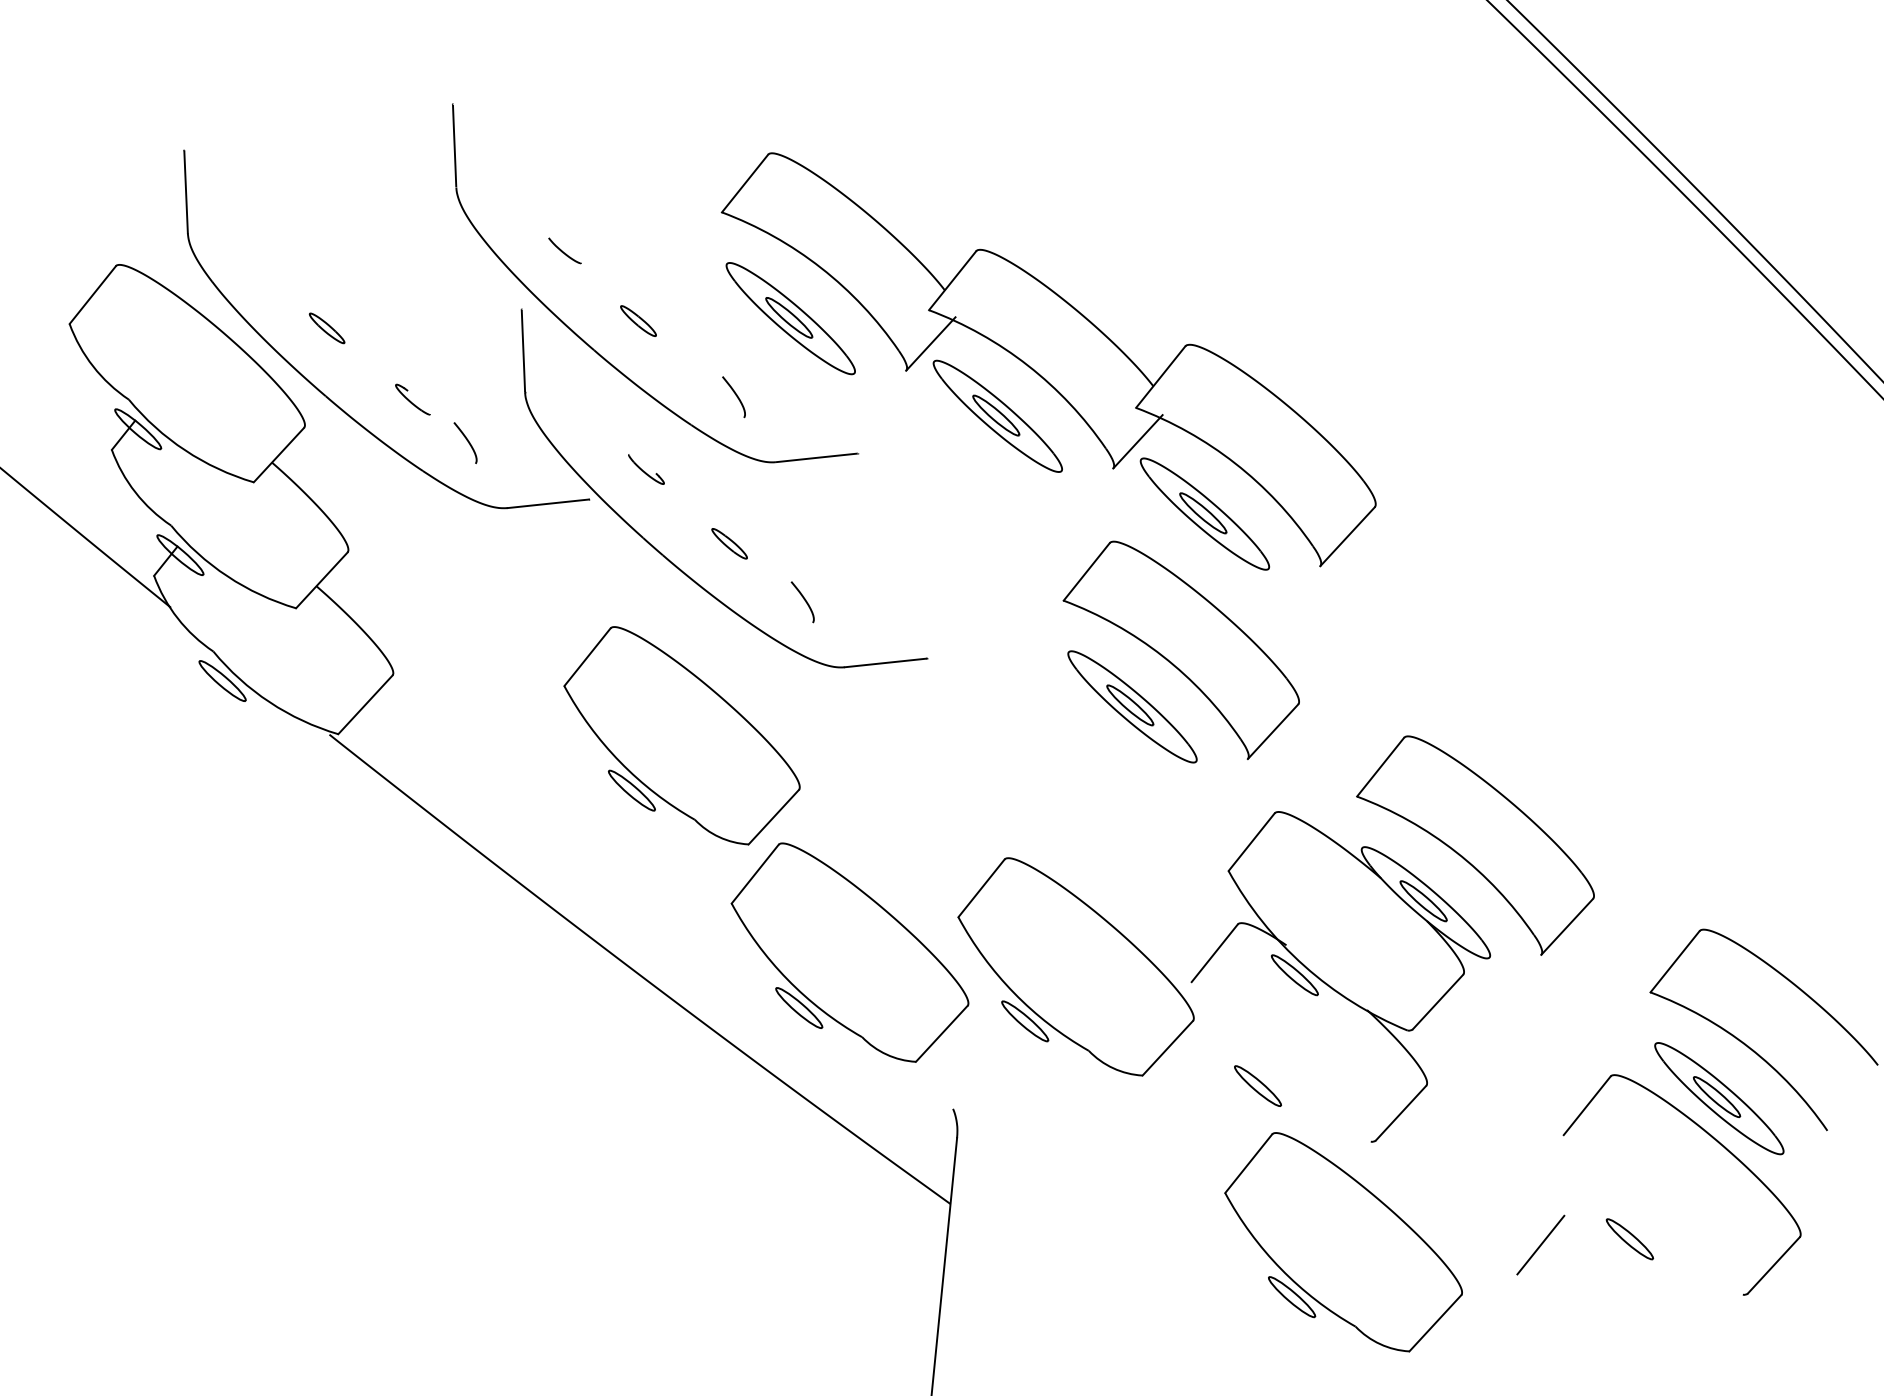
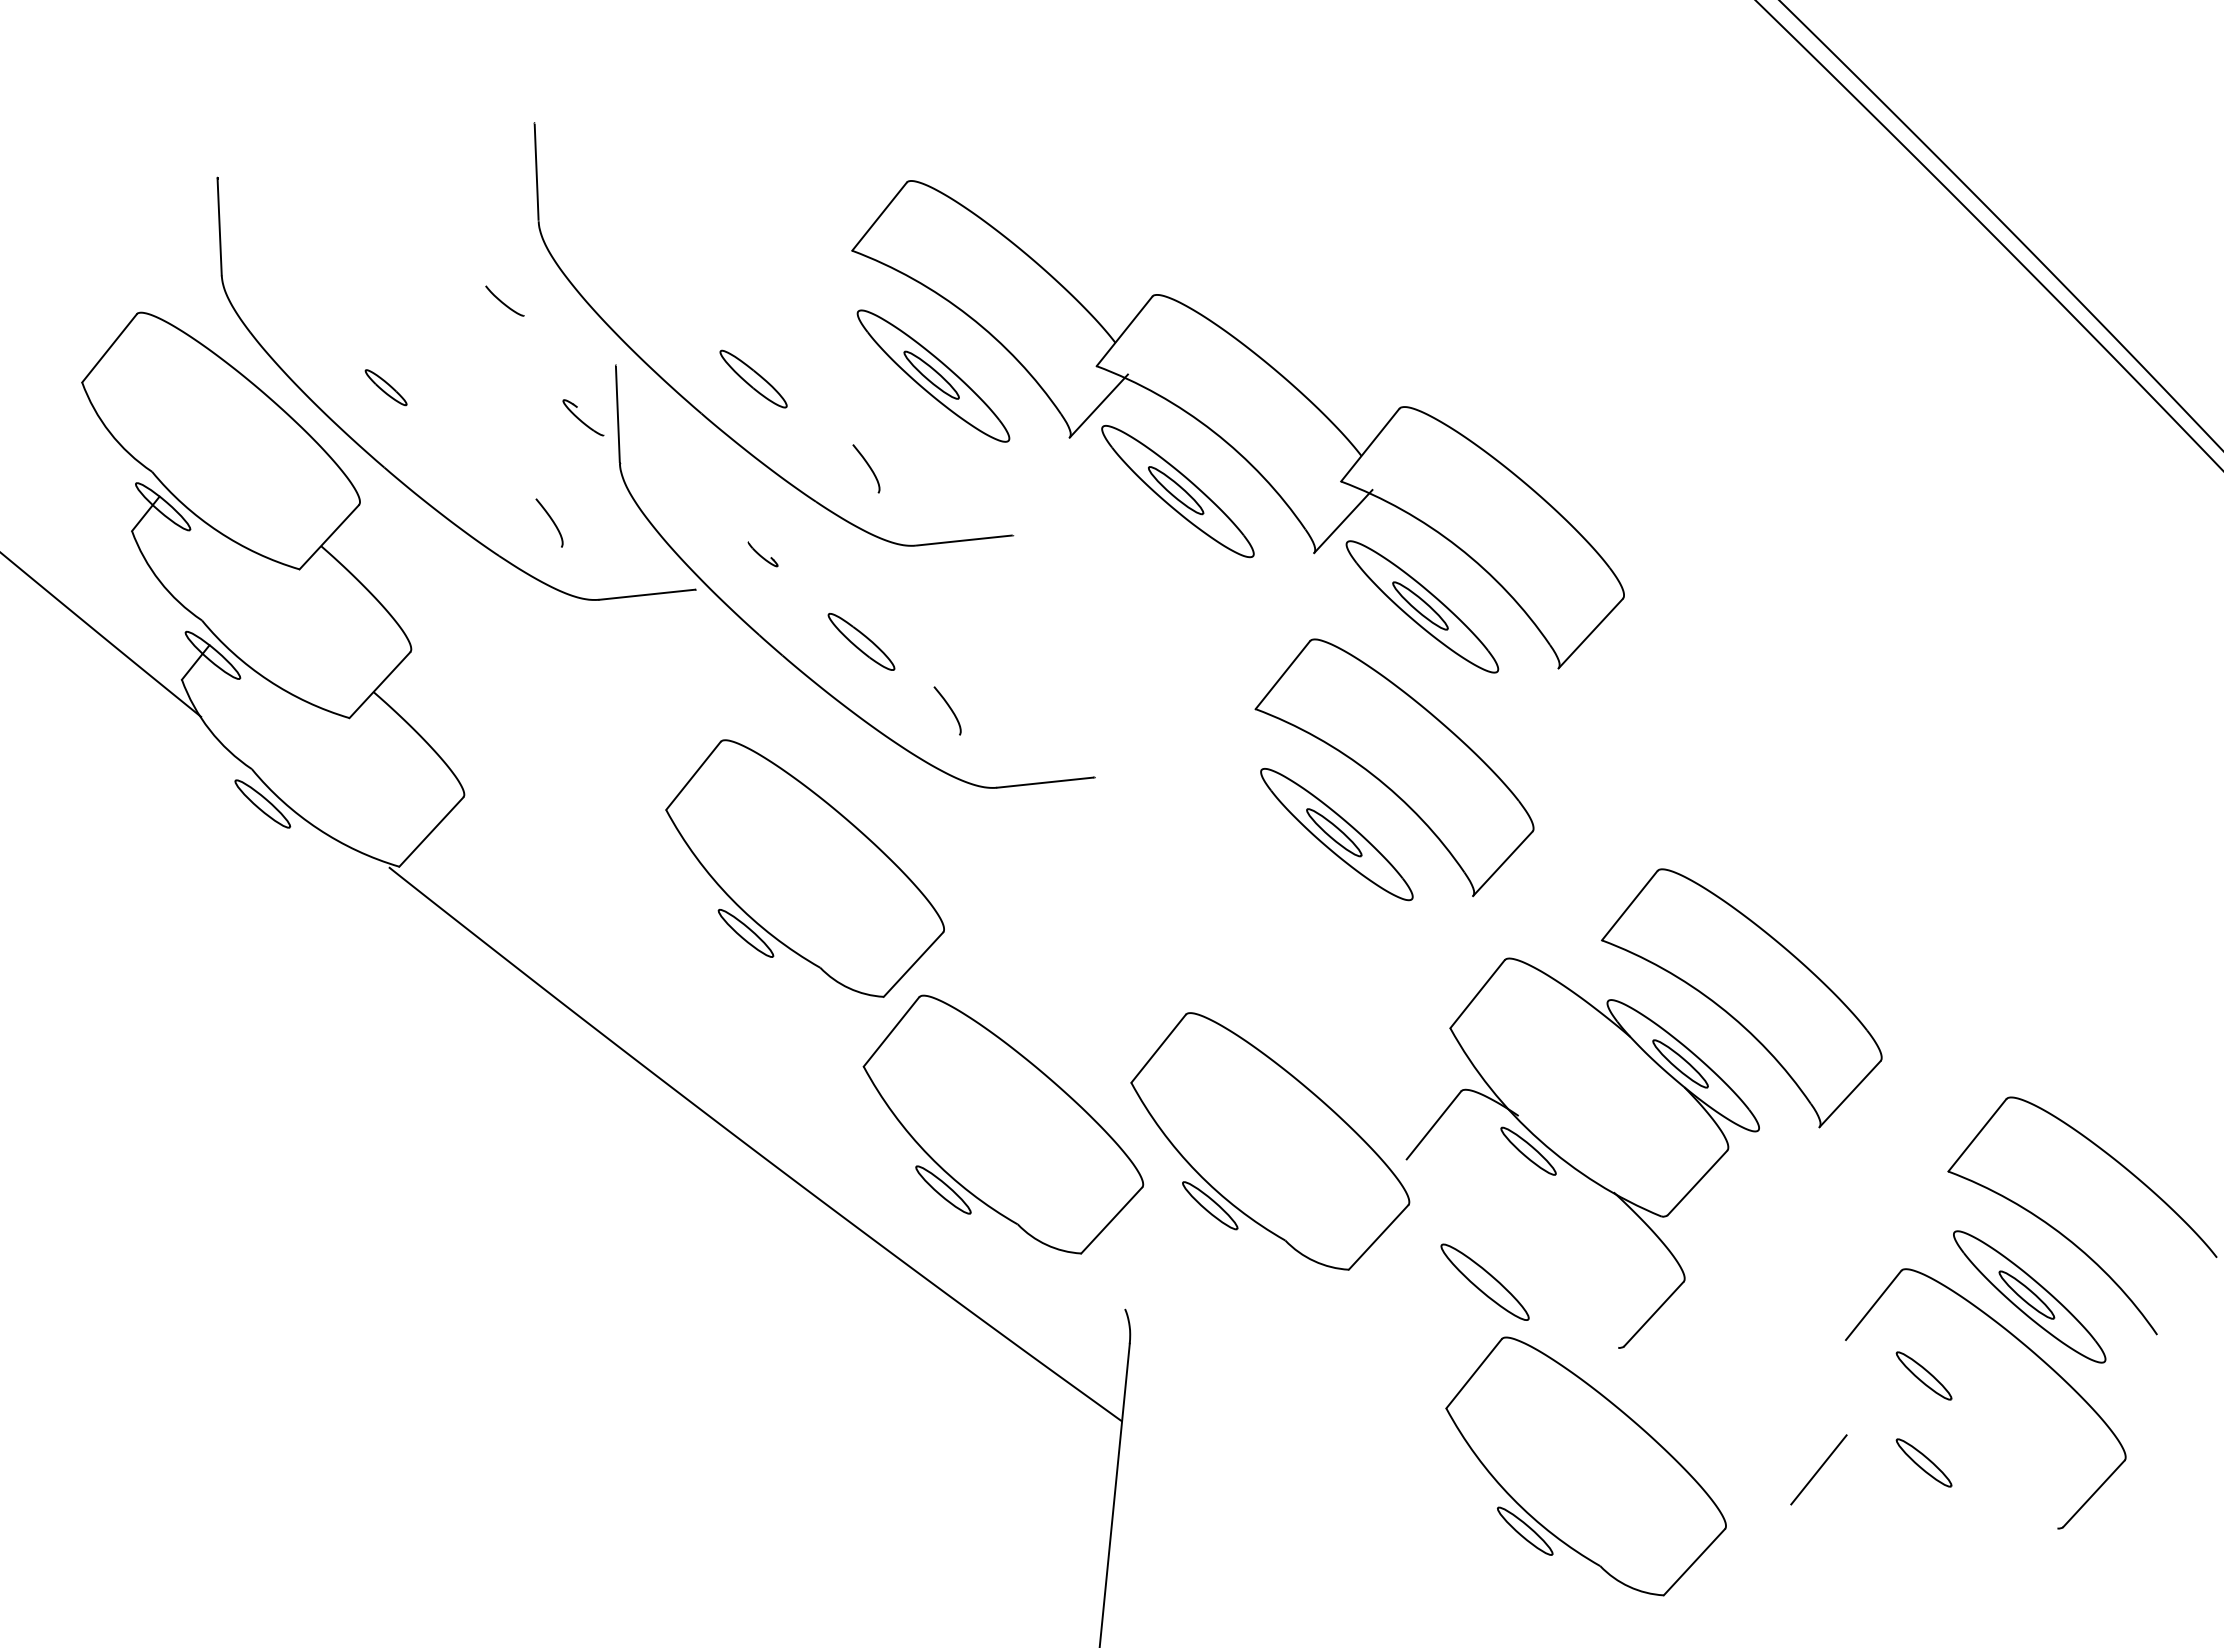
curve: (562, 251) -> (502, 301), moved
part: (638, 320) -> (753, 378), size x1.6
part: (412, 399) -> (583, 417), moved
part: (645, 469) -> (762, 554), size x0.7
part: (728, 543) -> (860, 641), size x1.6
part: (1257, 1085) -> (1484, 1281), size x1.6
part: (1629, 1165) -> (1923, 1375), added

